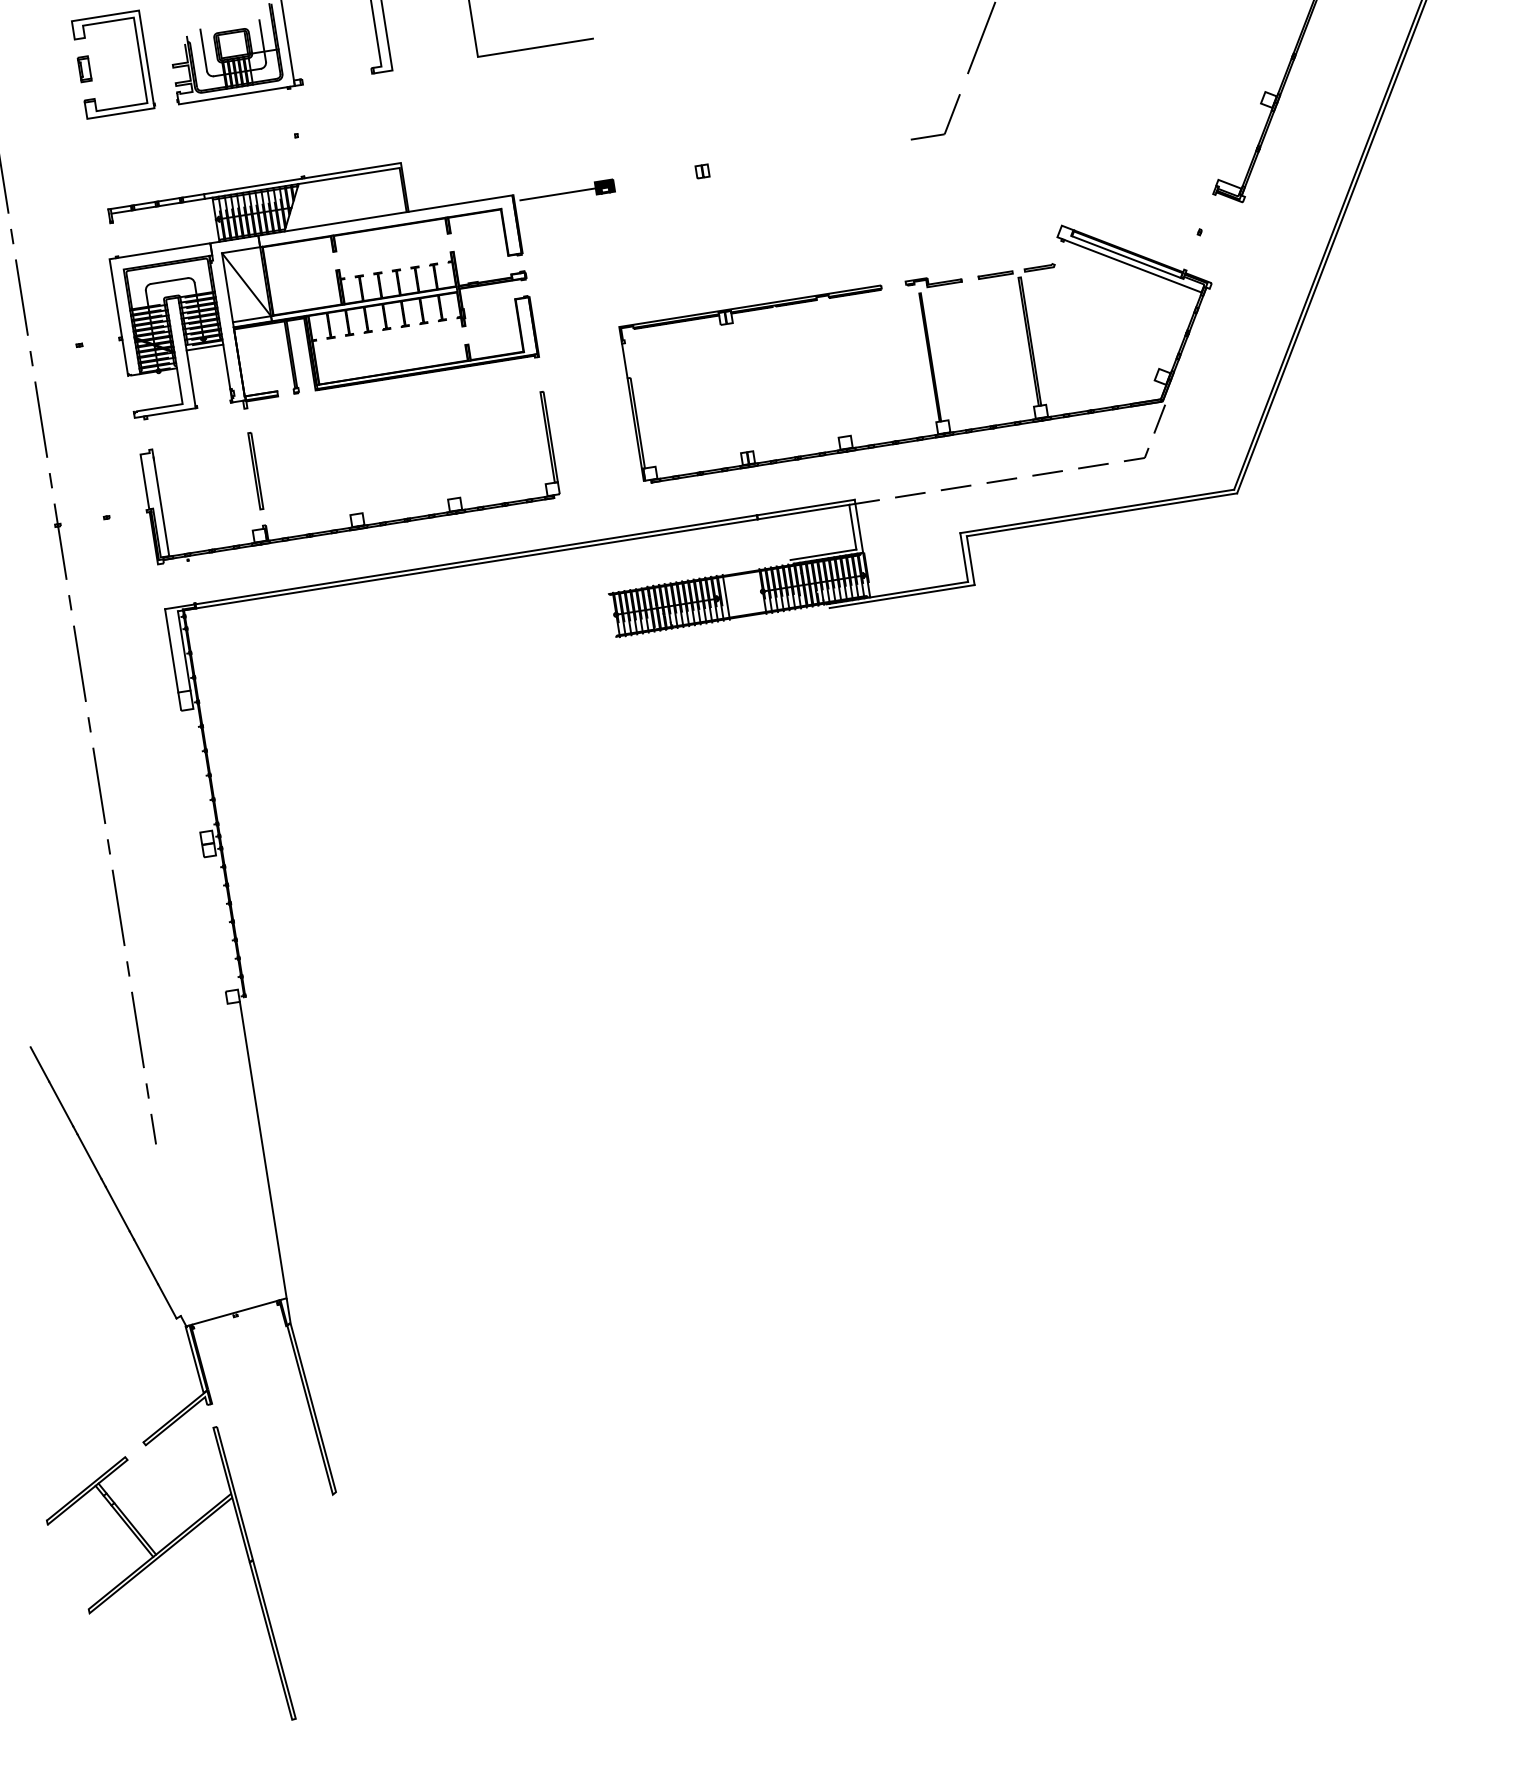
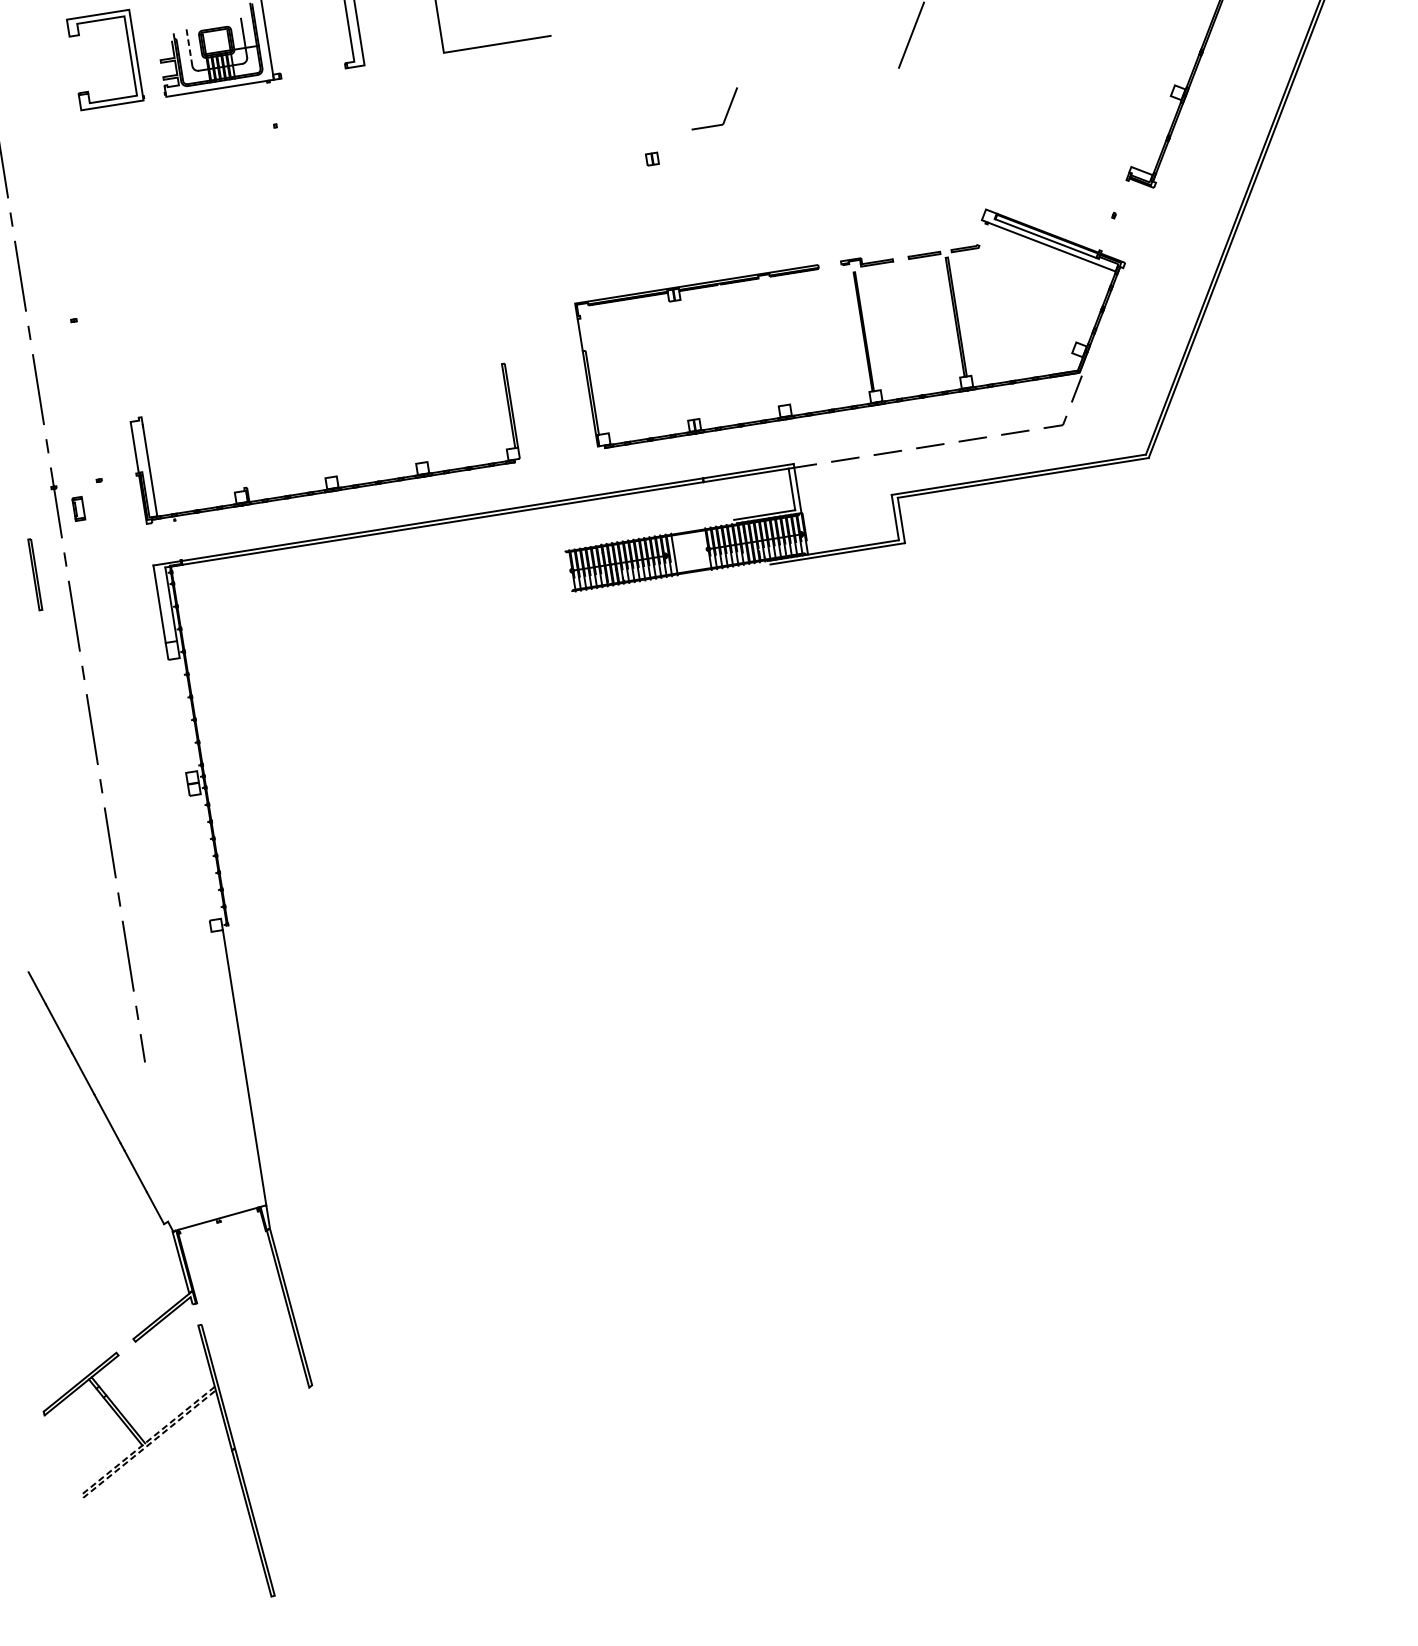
line: (203, 49) -> (189, 45), solid -> dashed
part: (84, 69) -> (78, 509), moved
line: (947, 123) -> (725, 114), moved
part: (361, 291) -> (335, 270), removed
part: (255, 470) -> (34, 574), moved
line: (89, 1611) -> (83, 1496), solid -> dashed

